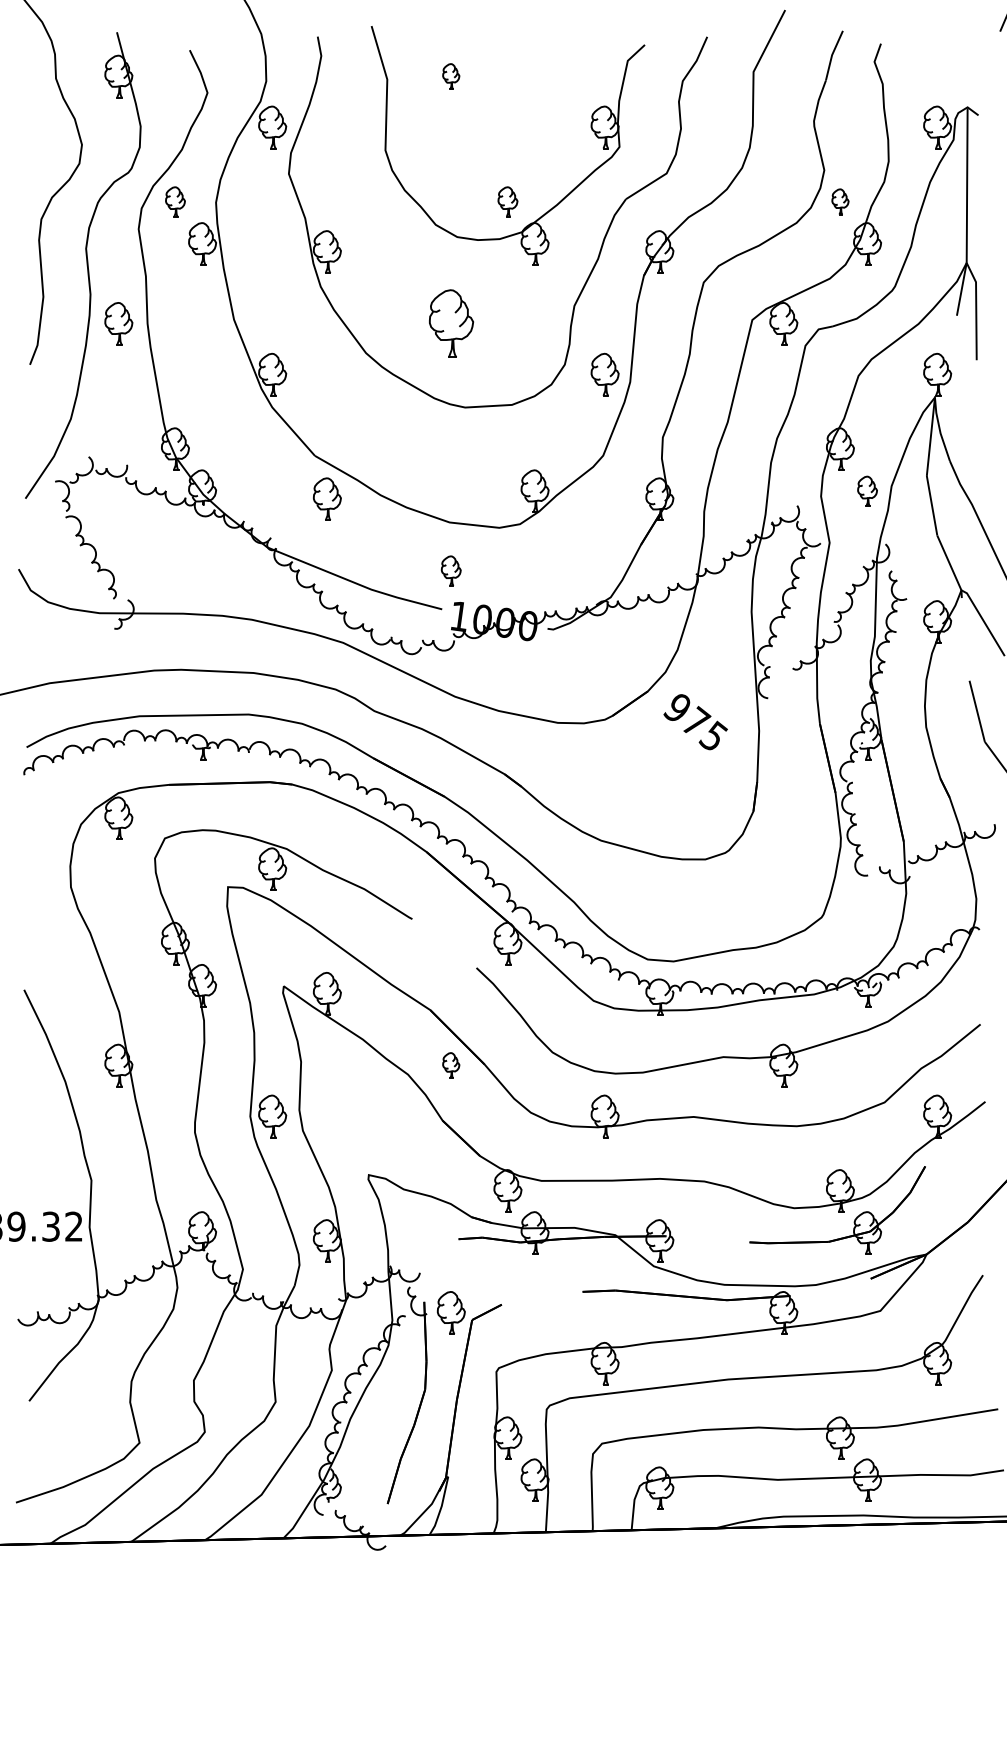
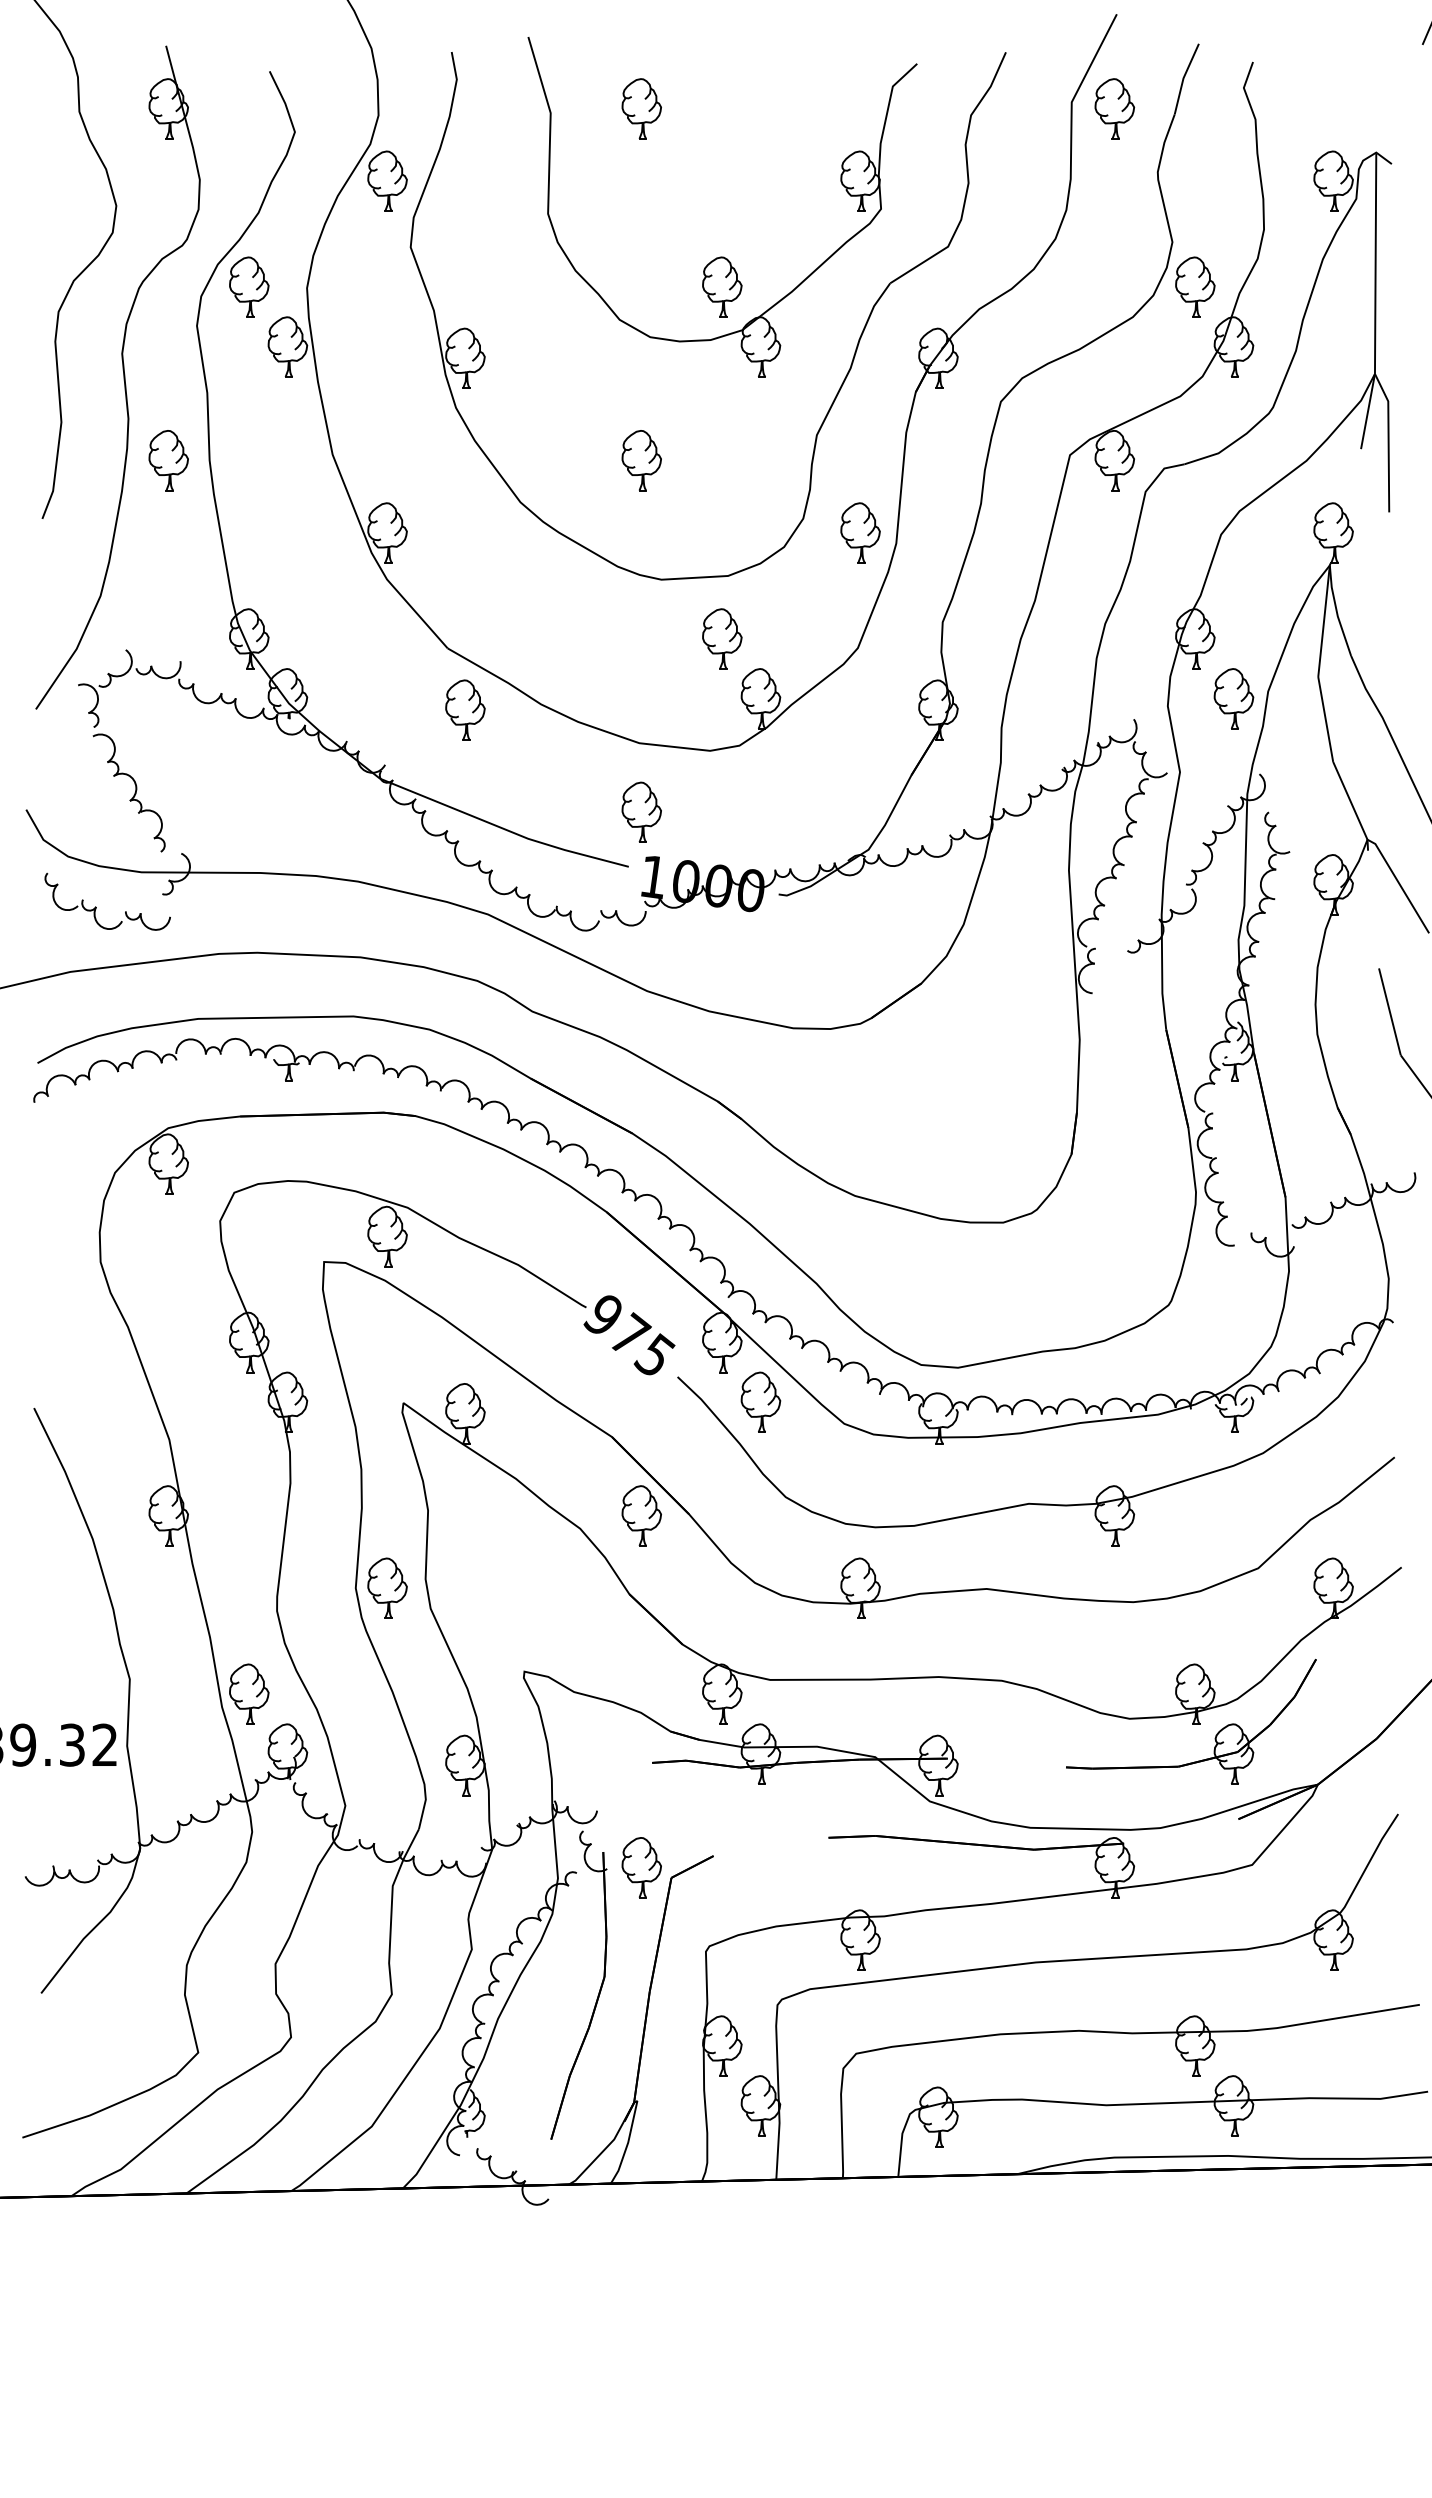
part: (451, 76) -> (641, 108), size x1.67
part: (783, 76) -> (1114, 108), added
part: (175, 201) -> (249, 286), size x1.43
part: (508, 201) -> (722, 286), size x1.43
part: (840, 201) -> (1195, 286), size x1.67
part: (451, 323) -> (641, 460), size x0.62
part: (508, 448) -> (722, 638), added
part: (867, 491) -> (1233, 698), size x1.43
part: (451, 570) -> (641, 811), size x1.43
part: (68, 637) -> (96, 906), added
text: (695, 722) -> (629, 1335), moved
part: (534, 985) -> (760, 1401), added
part: (451, 1065) -> (641, 1515), size x1.67
part: (175, 1190) -> (249, 1693), added

